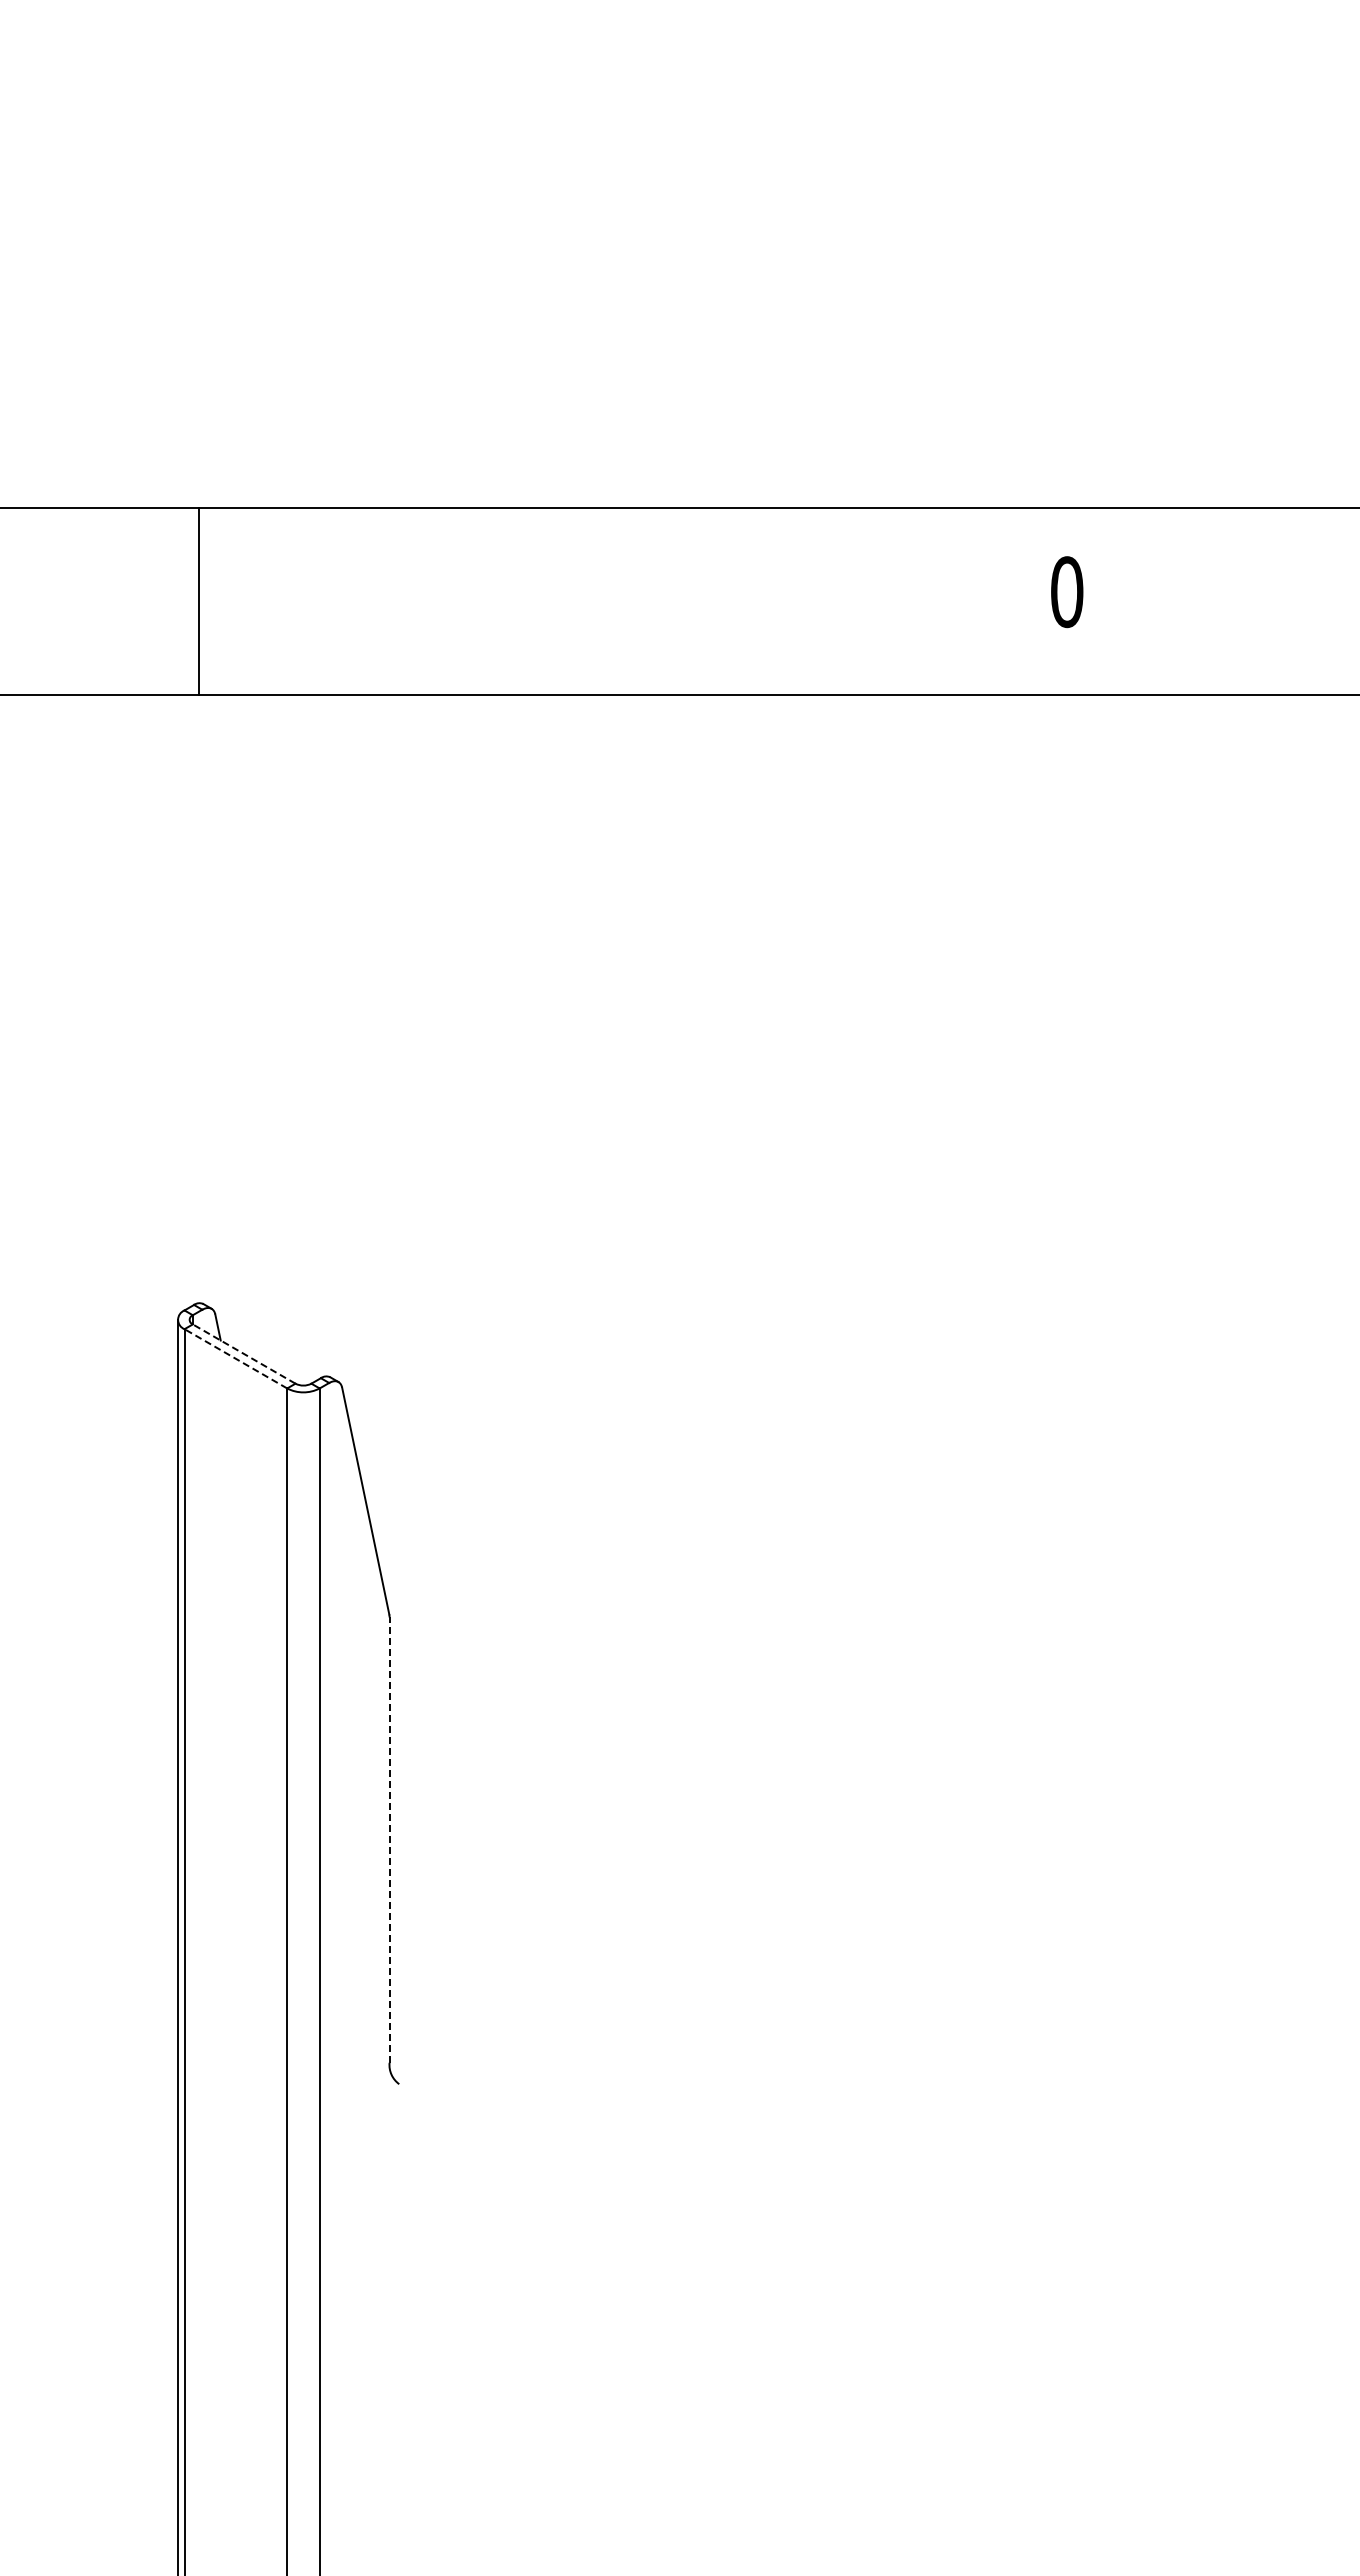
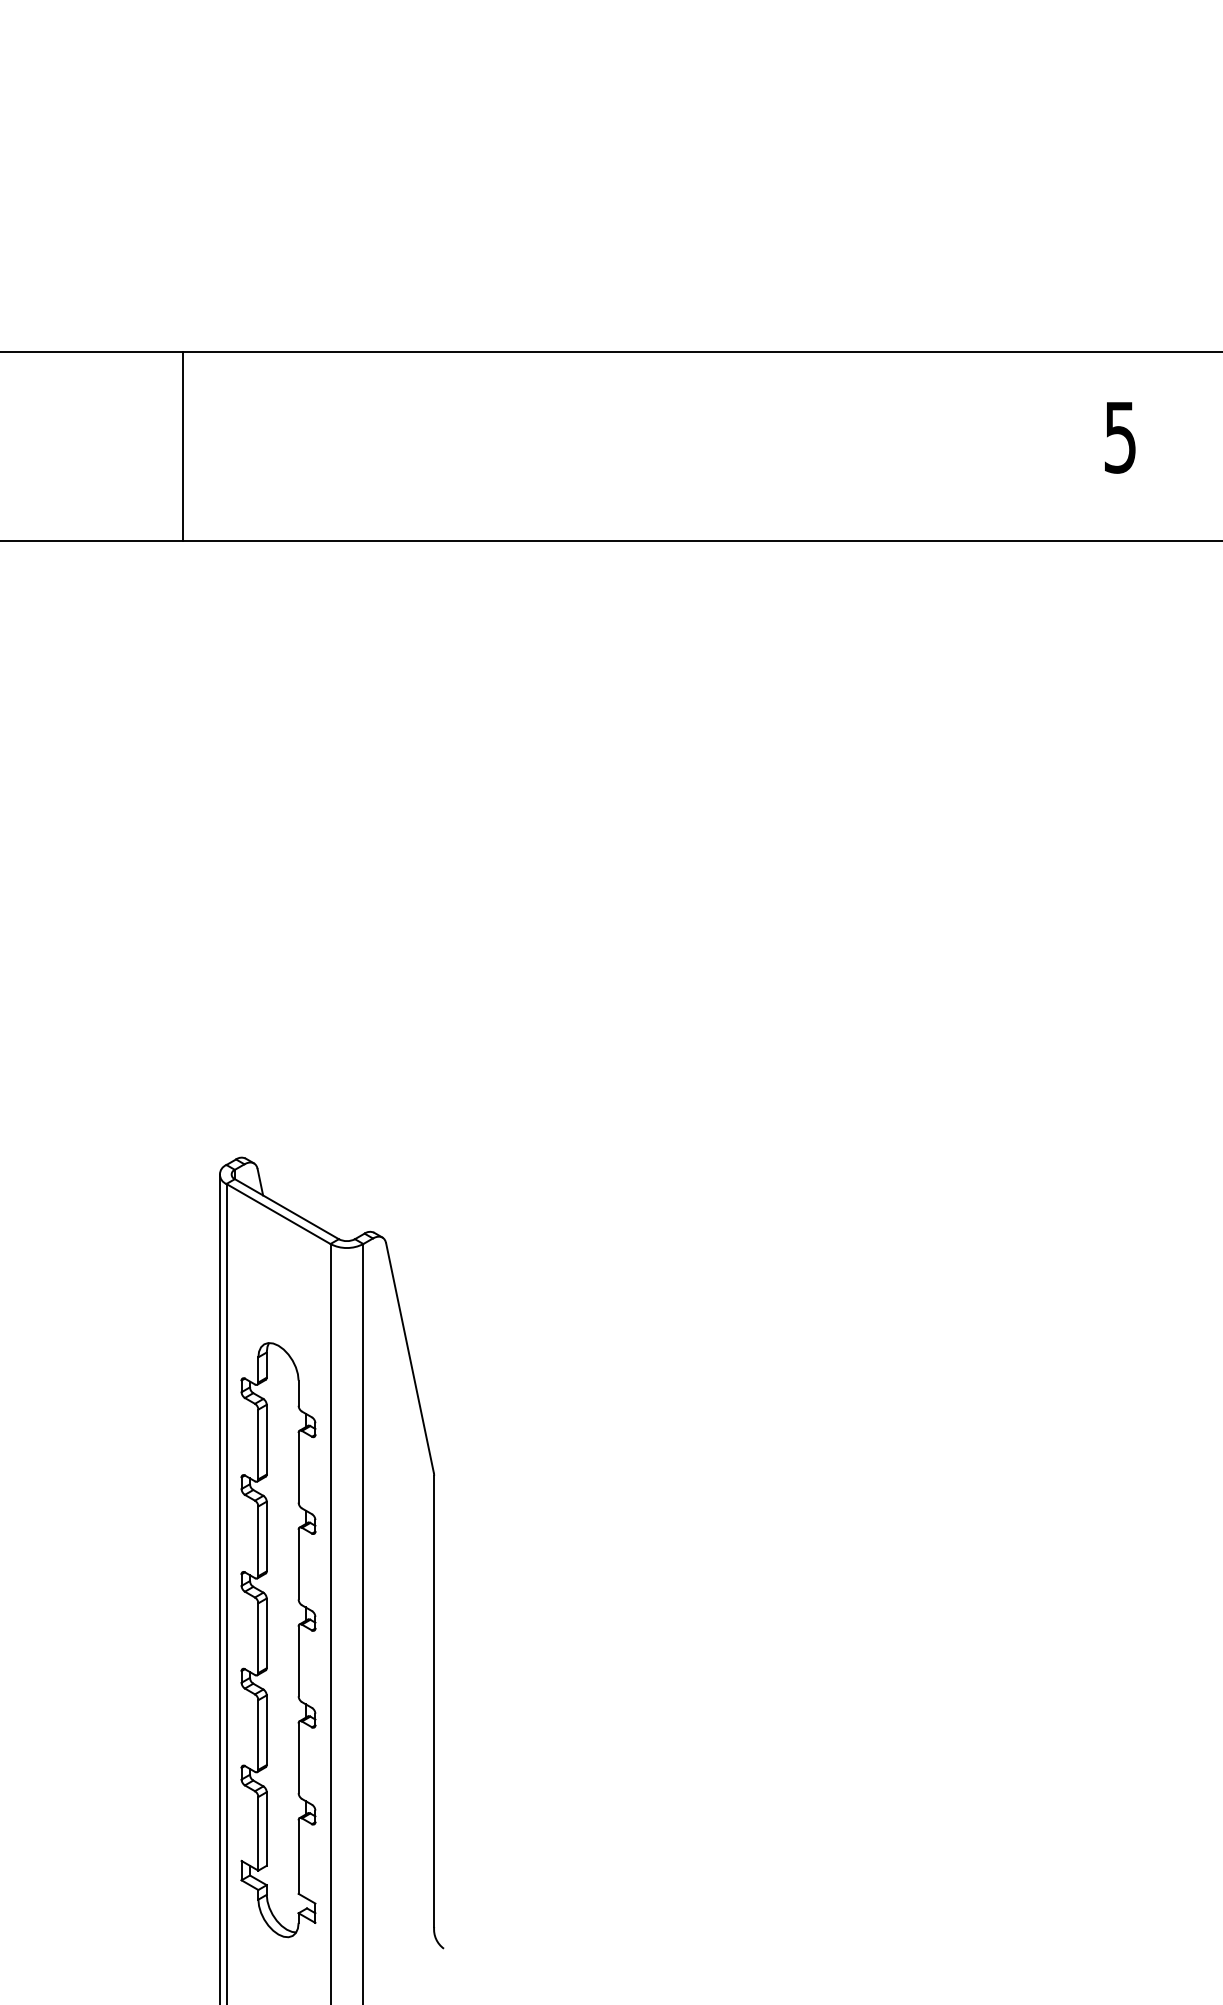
text: (1067, 592) -> (1120, 437), 0 -> 5
line: (199, 600) -> (182, 445), moved
line: (243, 1353) -> (286, 1208), dashed -> solid
line: (235, 1358) -> (278, 1213), dashed -> solid
part: (235, 1779) -> (278, 1640), added
line: (389, 1840) -> (434, 1701), dashed -> solid

